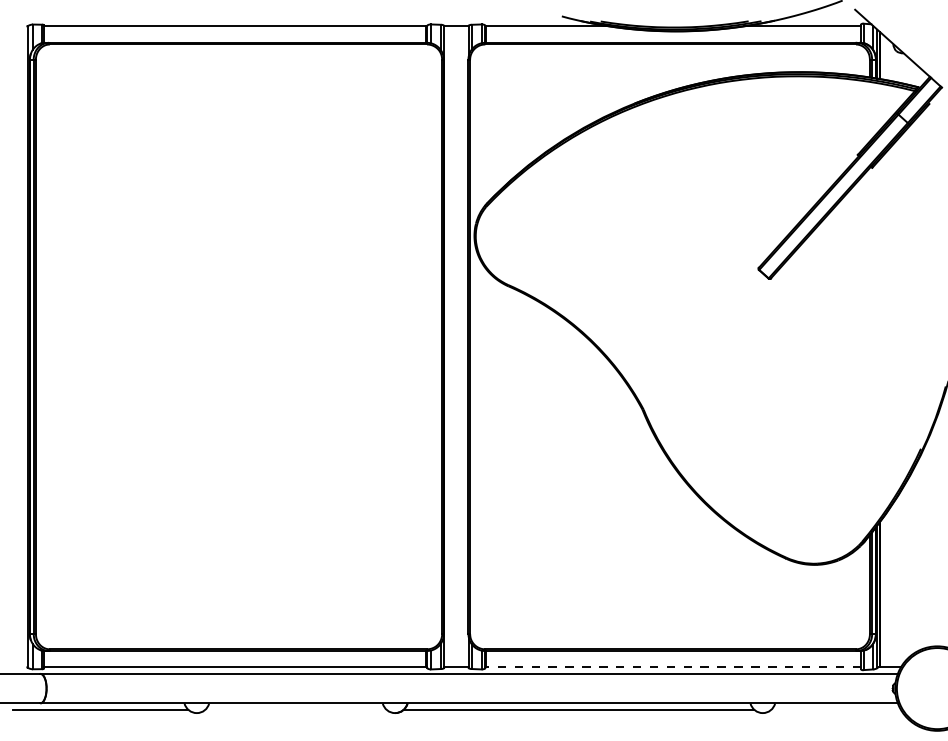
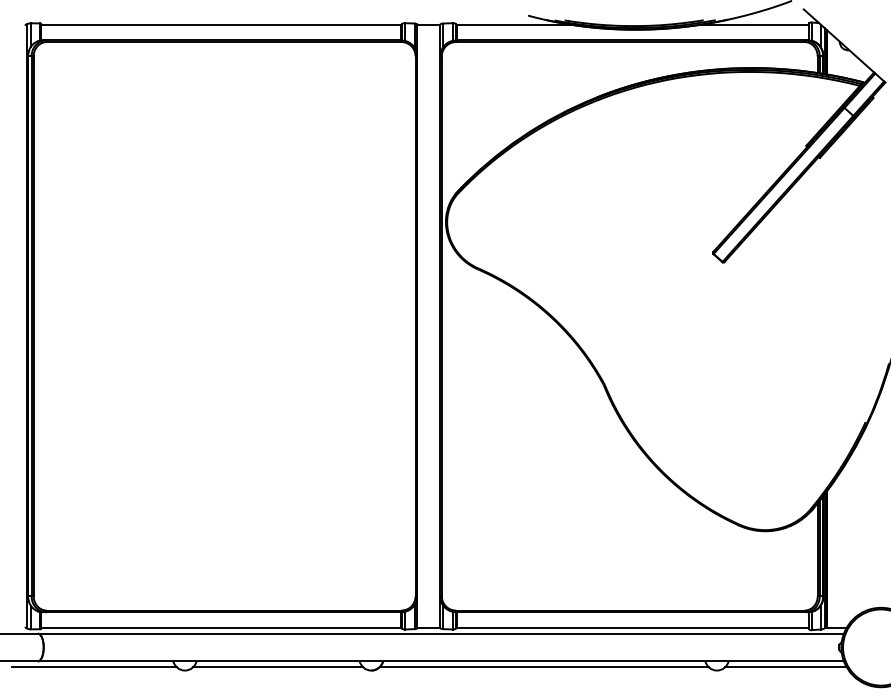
line: (672, 667) -> (632, 627), dashed -> solid
line: (296, 709) -> (278, 667), added
line: (835, 709) -> (785, 667), added

